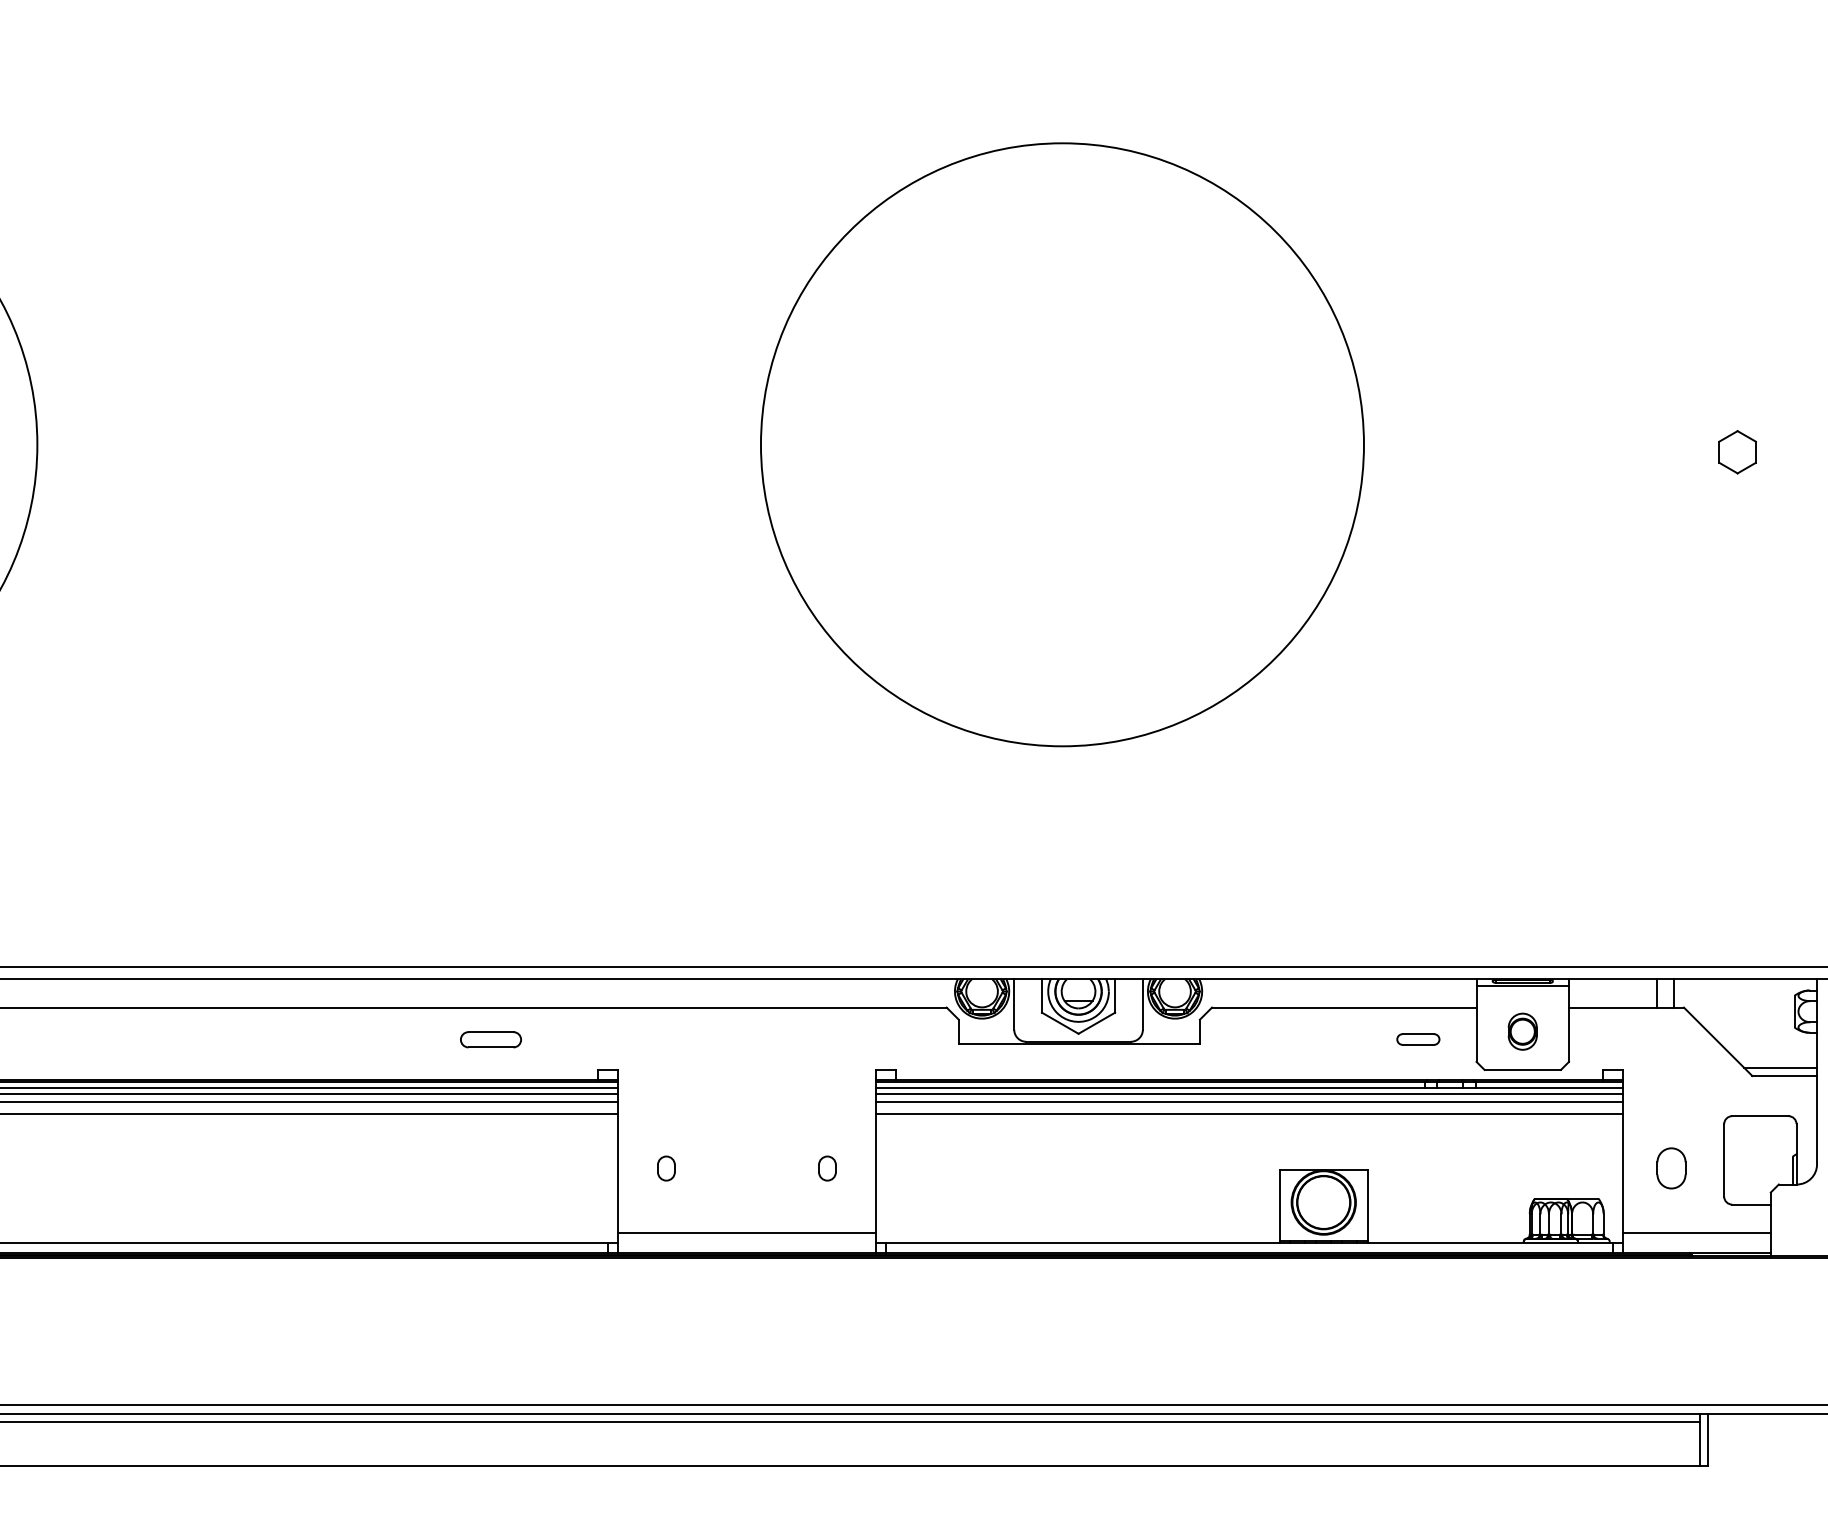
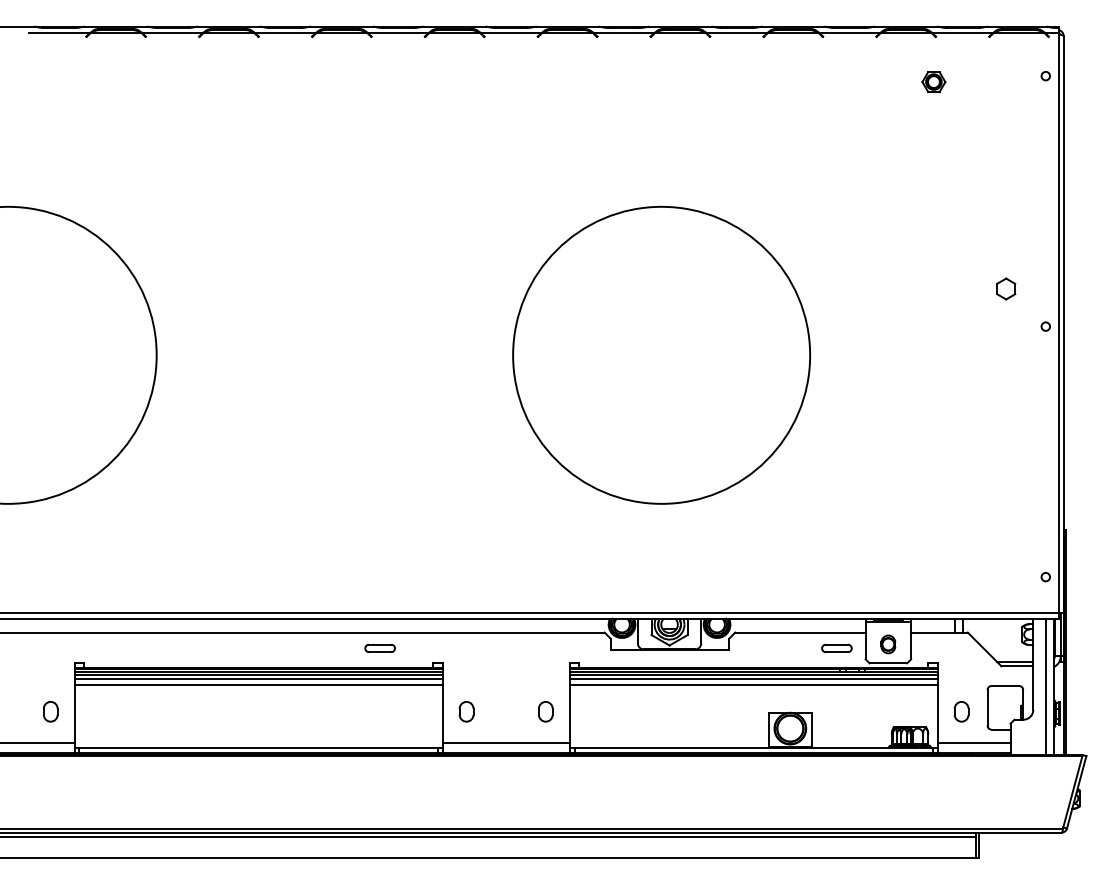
part: (1738, 451) -> (1006, 288), moved
part: (1417, 1037) -> (836, 647), size x1.43
part: (666, 1167) -> (466, 711), size x1.67
part: (826, 1167) -> (545, 711), size x1.67

